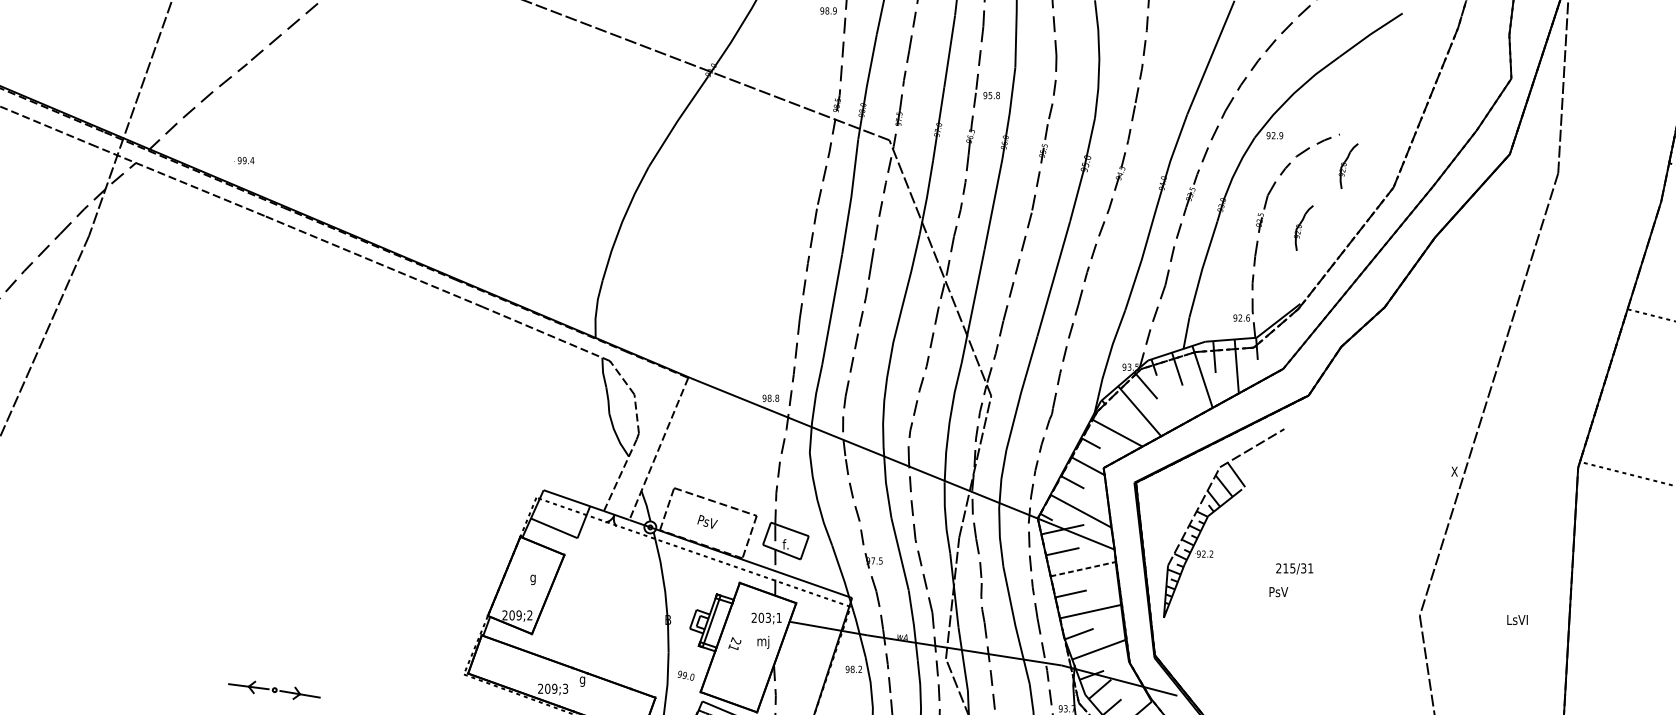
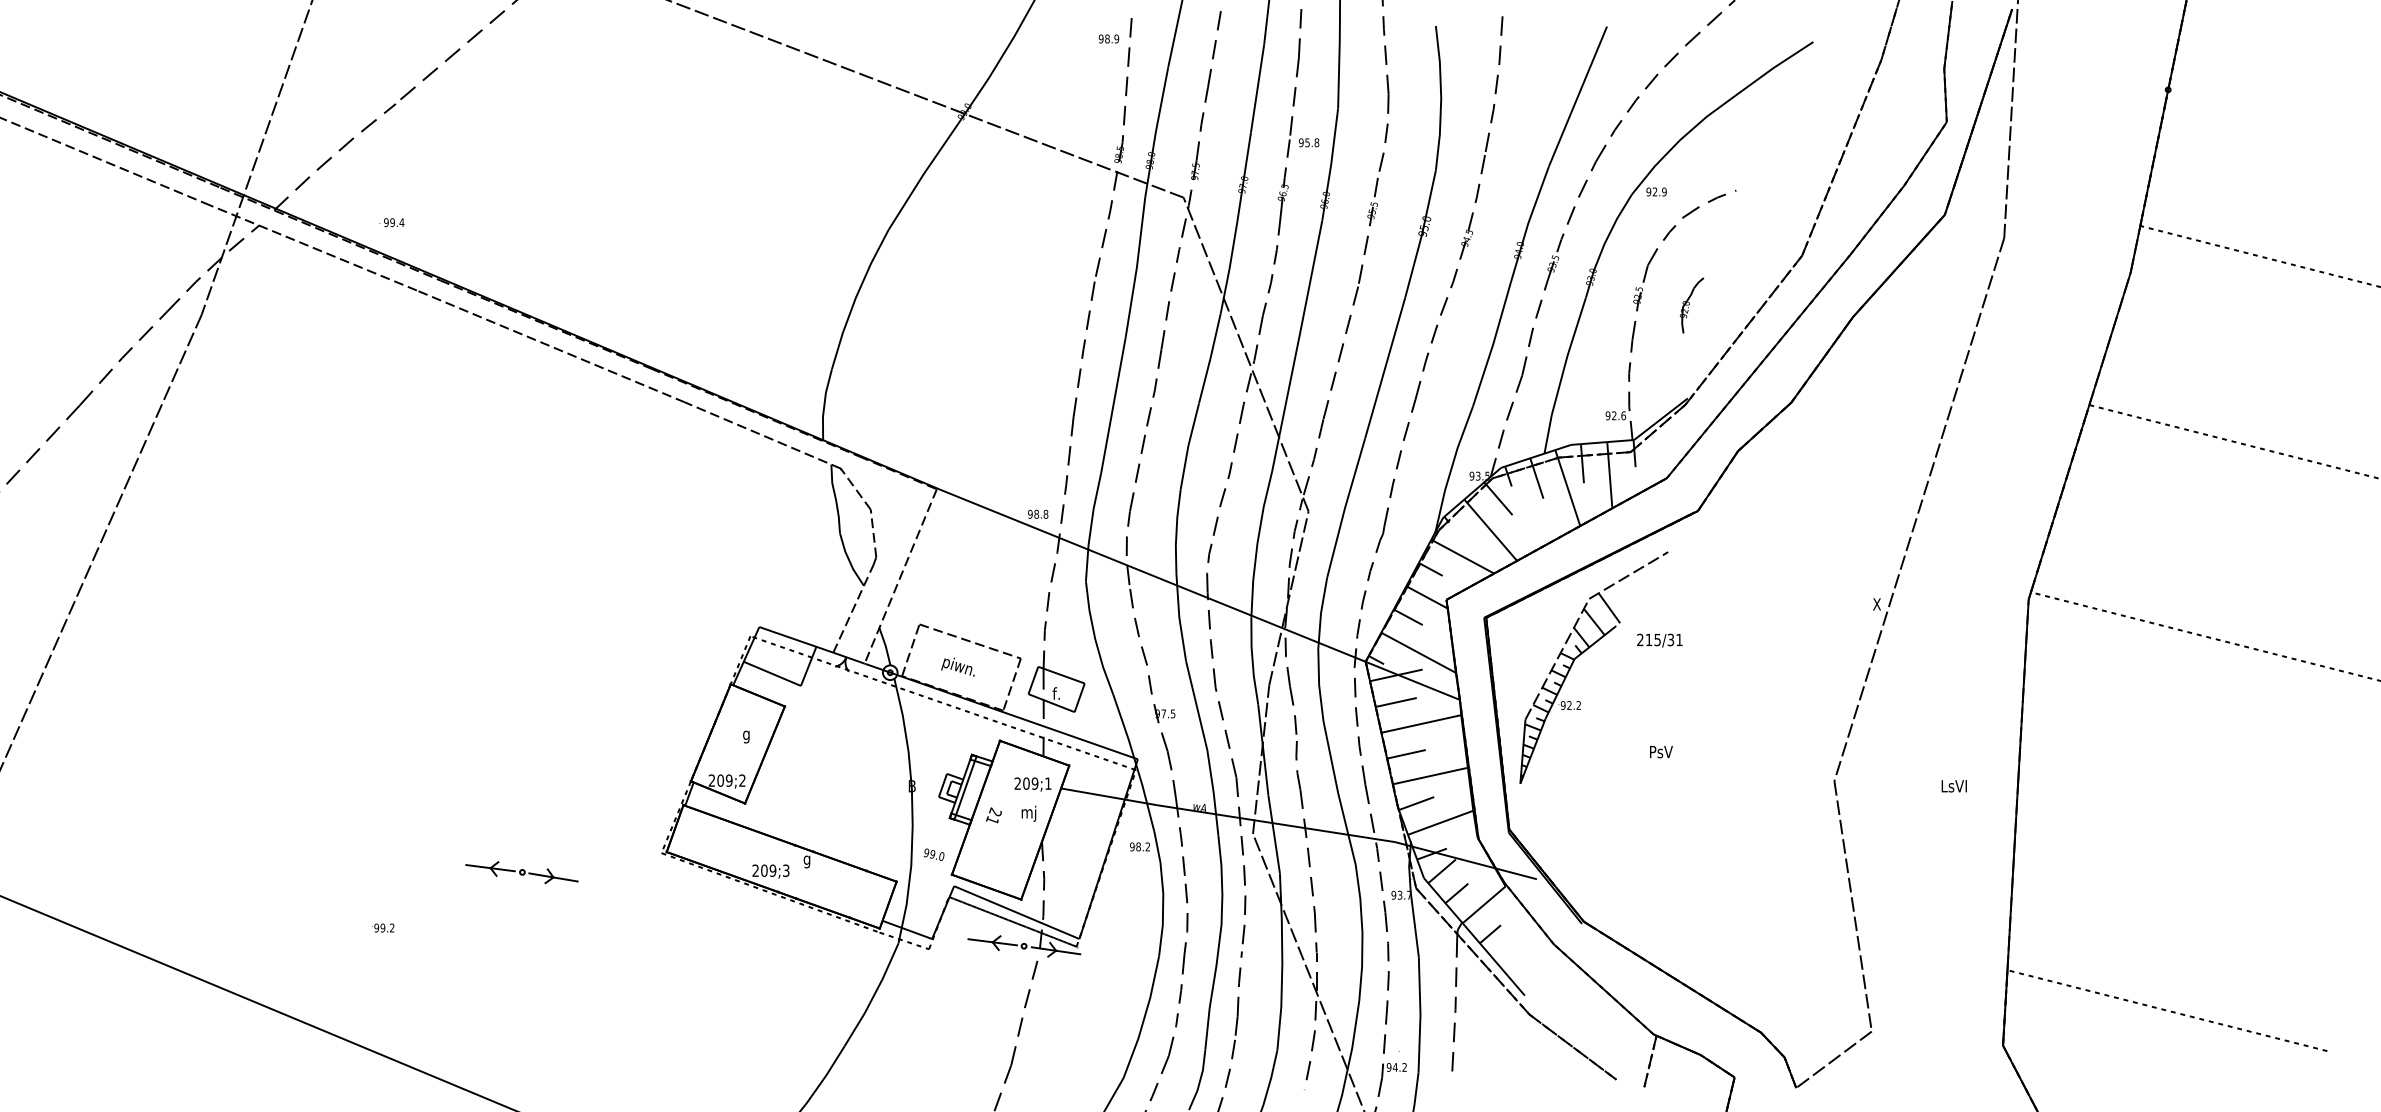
part: (1348, 166) -> (1747, 229), removed
text: (705, 522) -> (957, 666), PsV -> piwn.
line: (1083, 568) -> (1421, 723), dashed -> solid
text: (1294, 568) -> (1659, 640), moved
text: (767, 617) -> (1034, 783), 203;1 -> 209;1
part: (274, 690) -> (521, 872), moved

